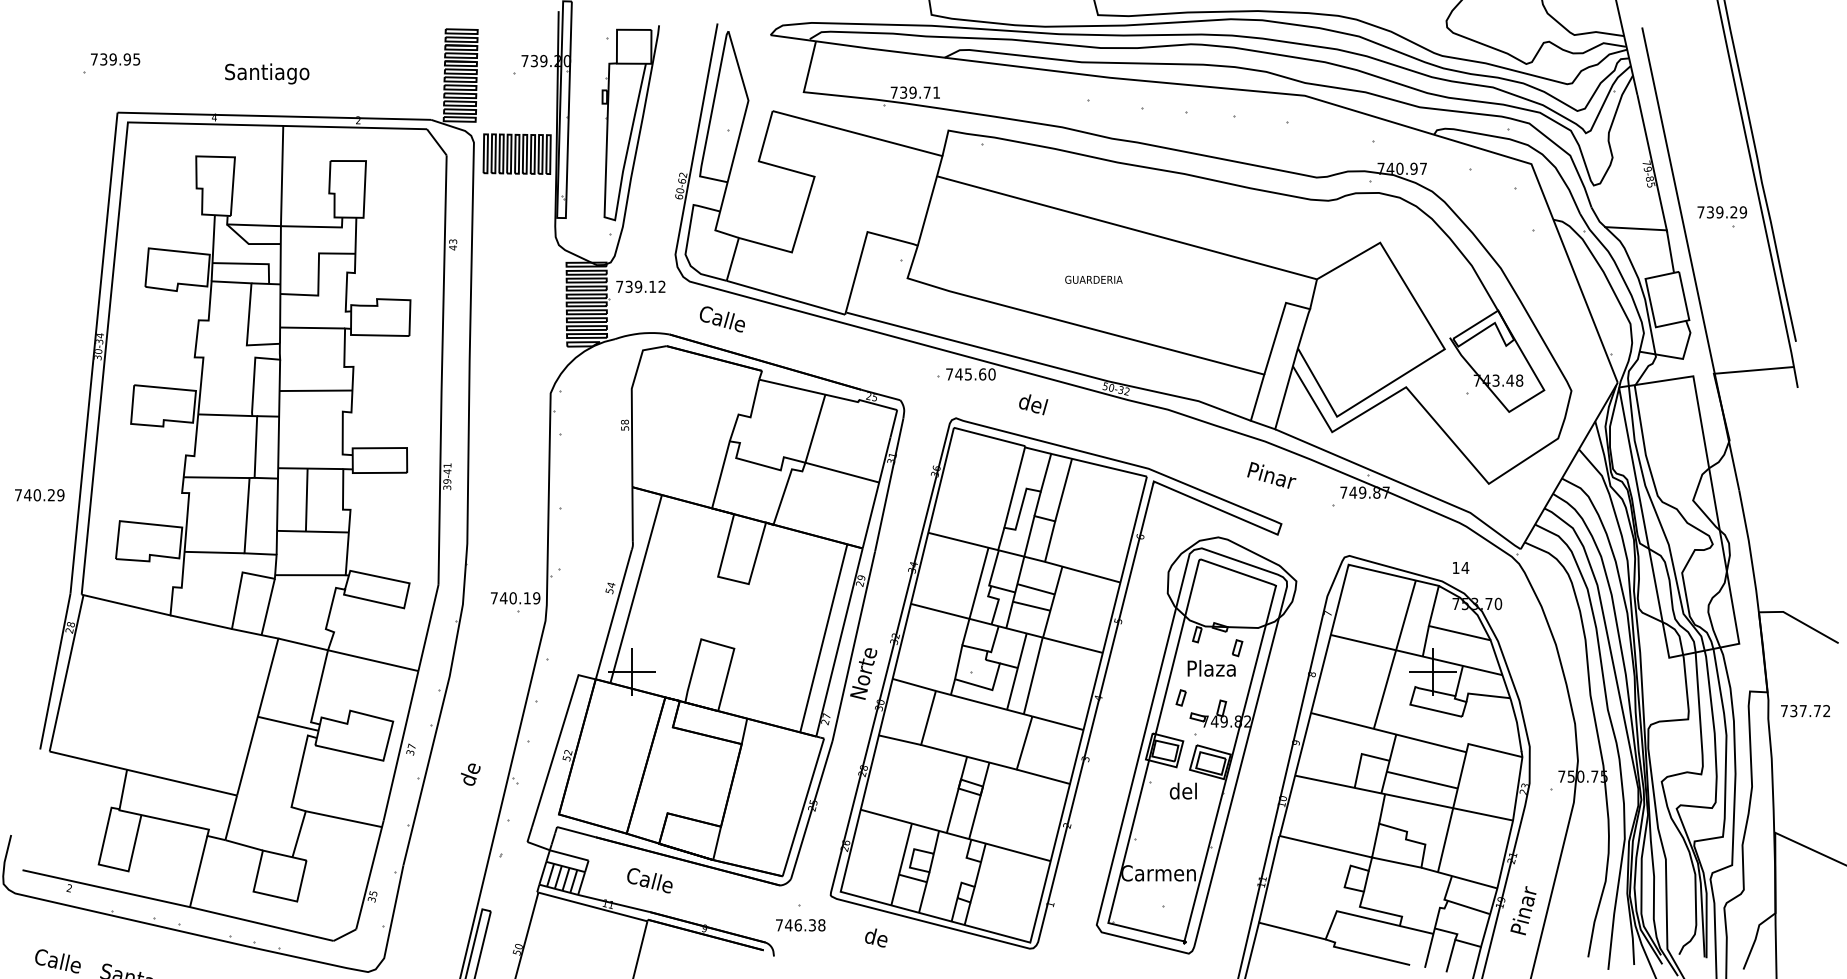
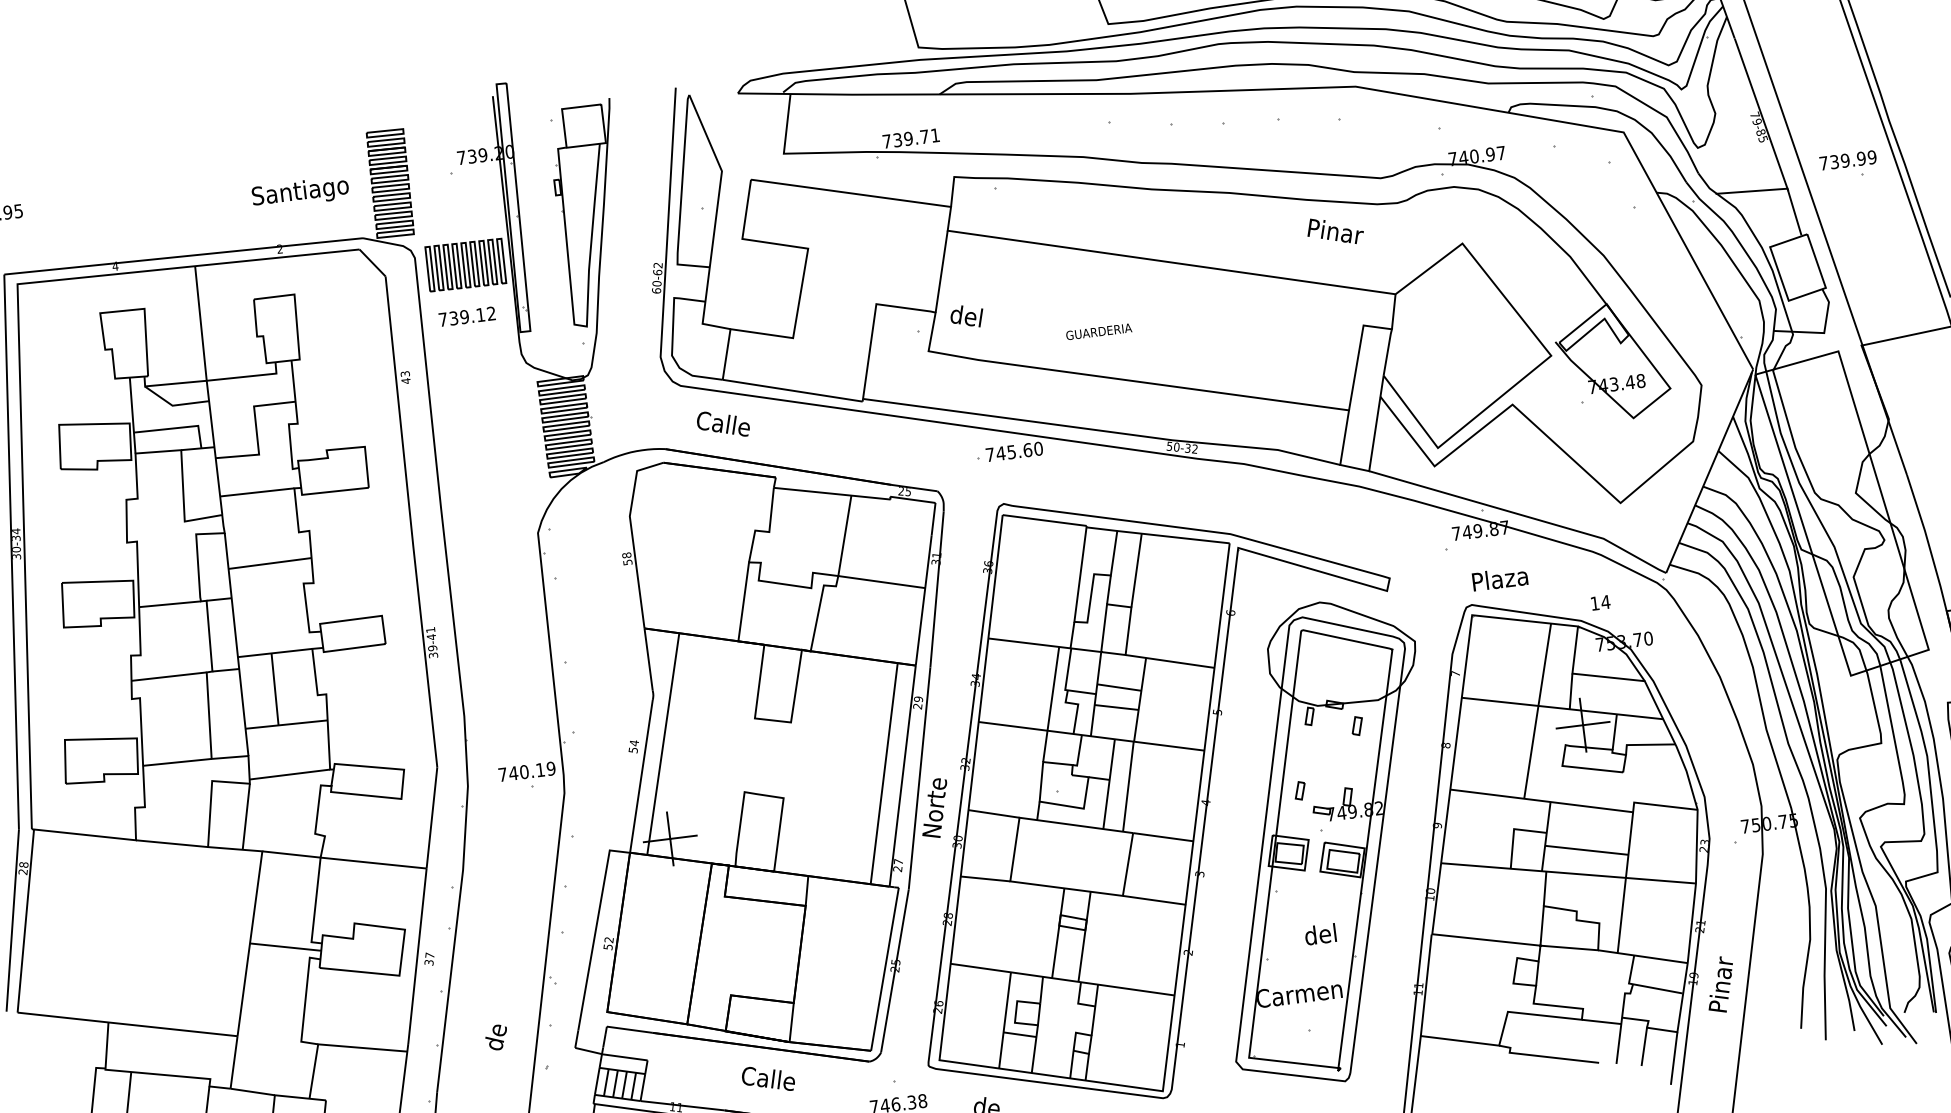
text: (267, 73) -> (300, 192), moved
text: (1733, 212) -> (1860, 158), 739.29 -> 739.99
text: (1093, 279) -> (1098, 331), moved
text: (640, 286) -> (466, 316), moved
text: (1033, 404) -> (967, 316), moved
text: (1271, 475) -> (1335, 231), moved
text: (1211, 668) -> (1499, 579), moved
text: (470, 774) -> (496, 1037), moved
text: (1182, 790) -> (1319, 933), moved
text: (649, 880) -> (767, 1078), moved

